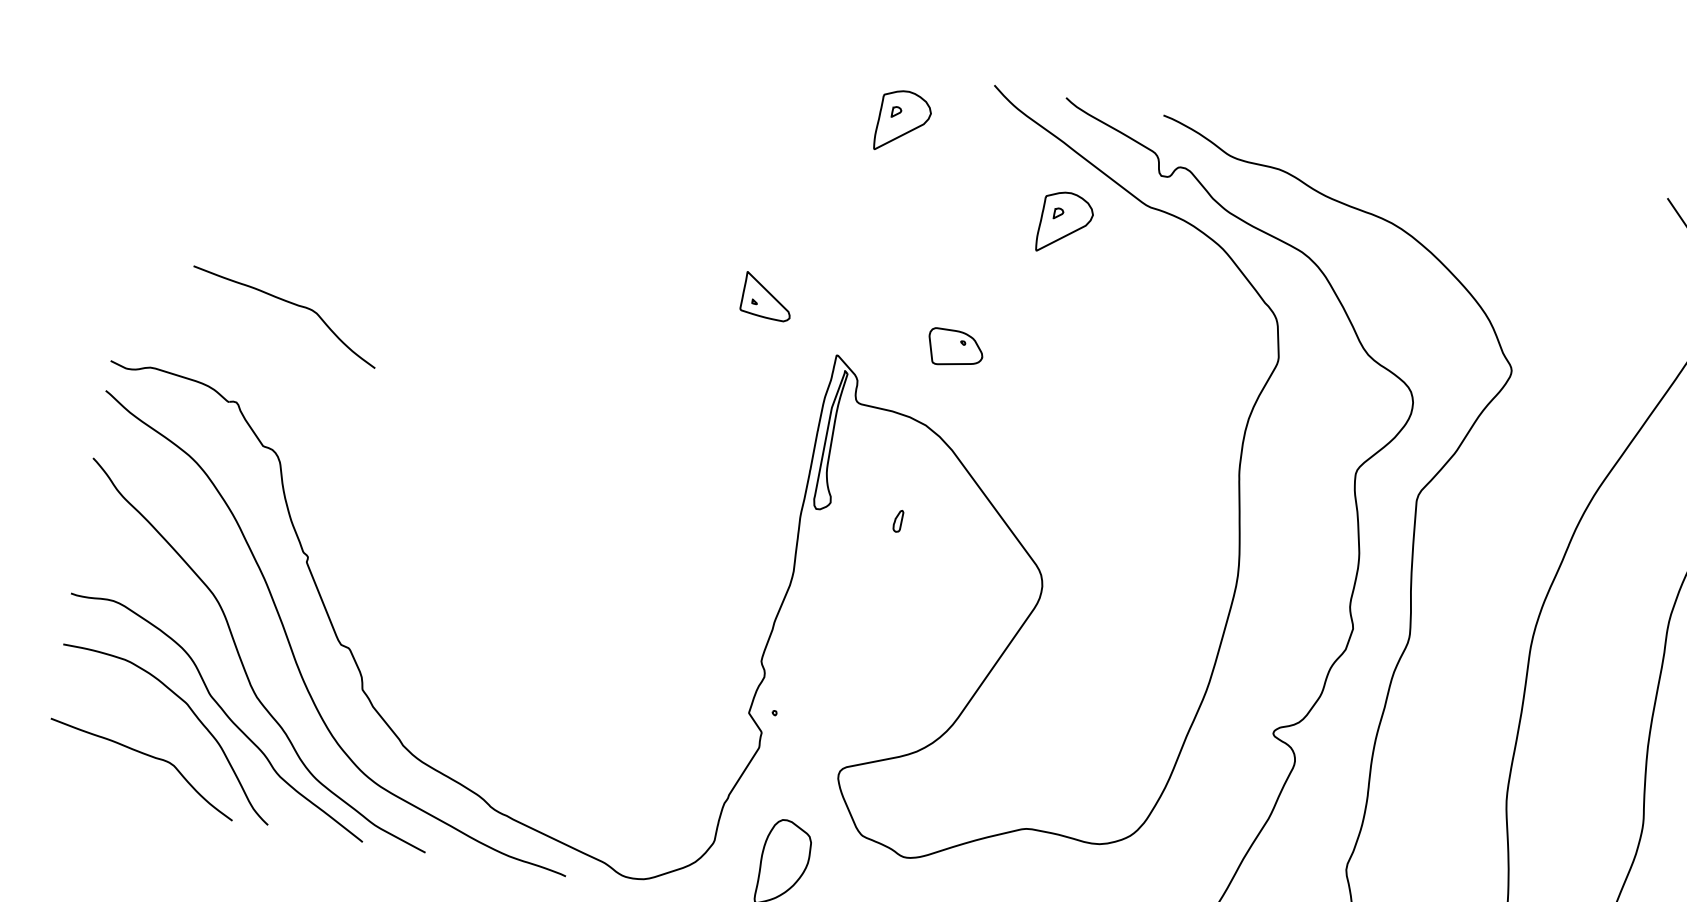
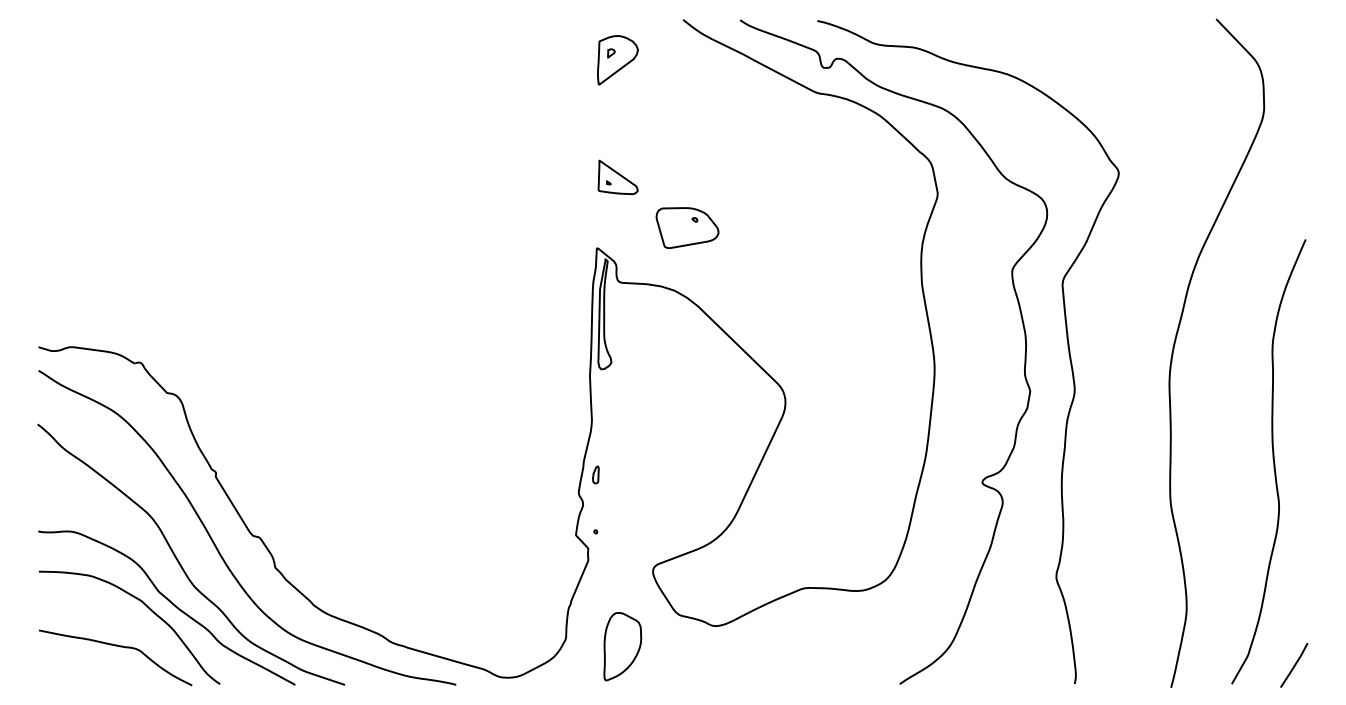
part: (1064, 224) -> (755, 117), removed
part: (767, 295) -> (617, 176), moved
curve: (286, 302) -> (166, 279), removed
part: (955, 348) -> (687, 227), size x1.43
part: (897, 520) -> (595, 474), moved

